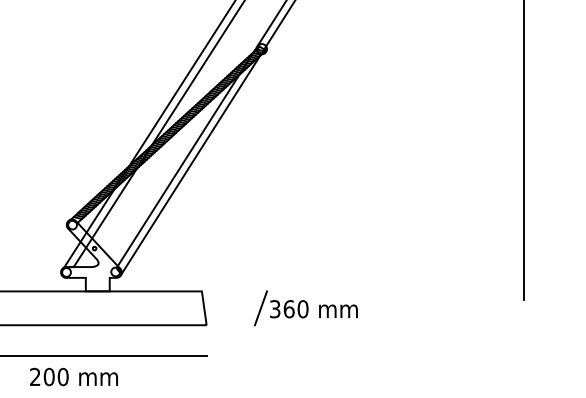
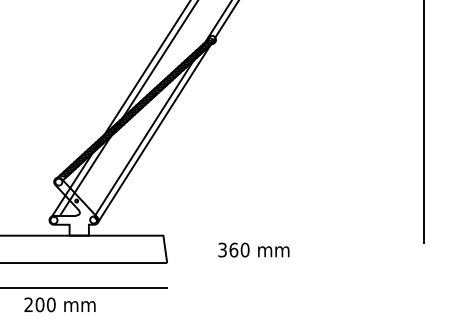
line: (260, 308) -> (210, 249), removed

